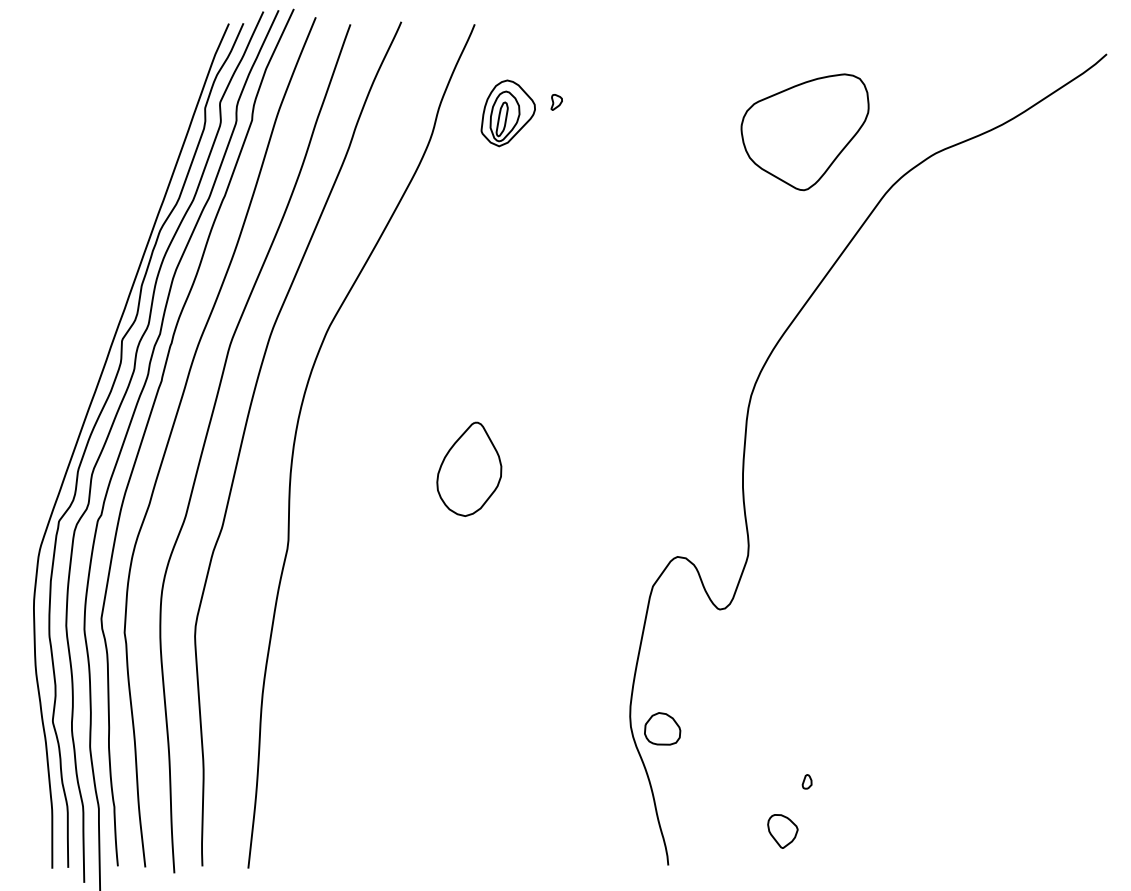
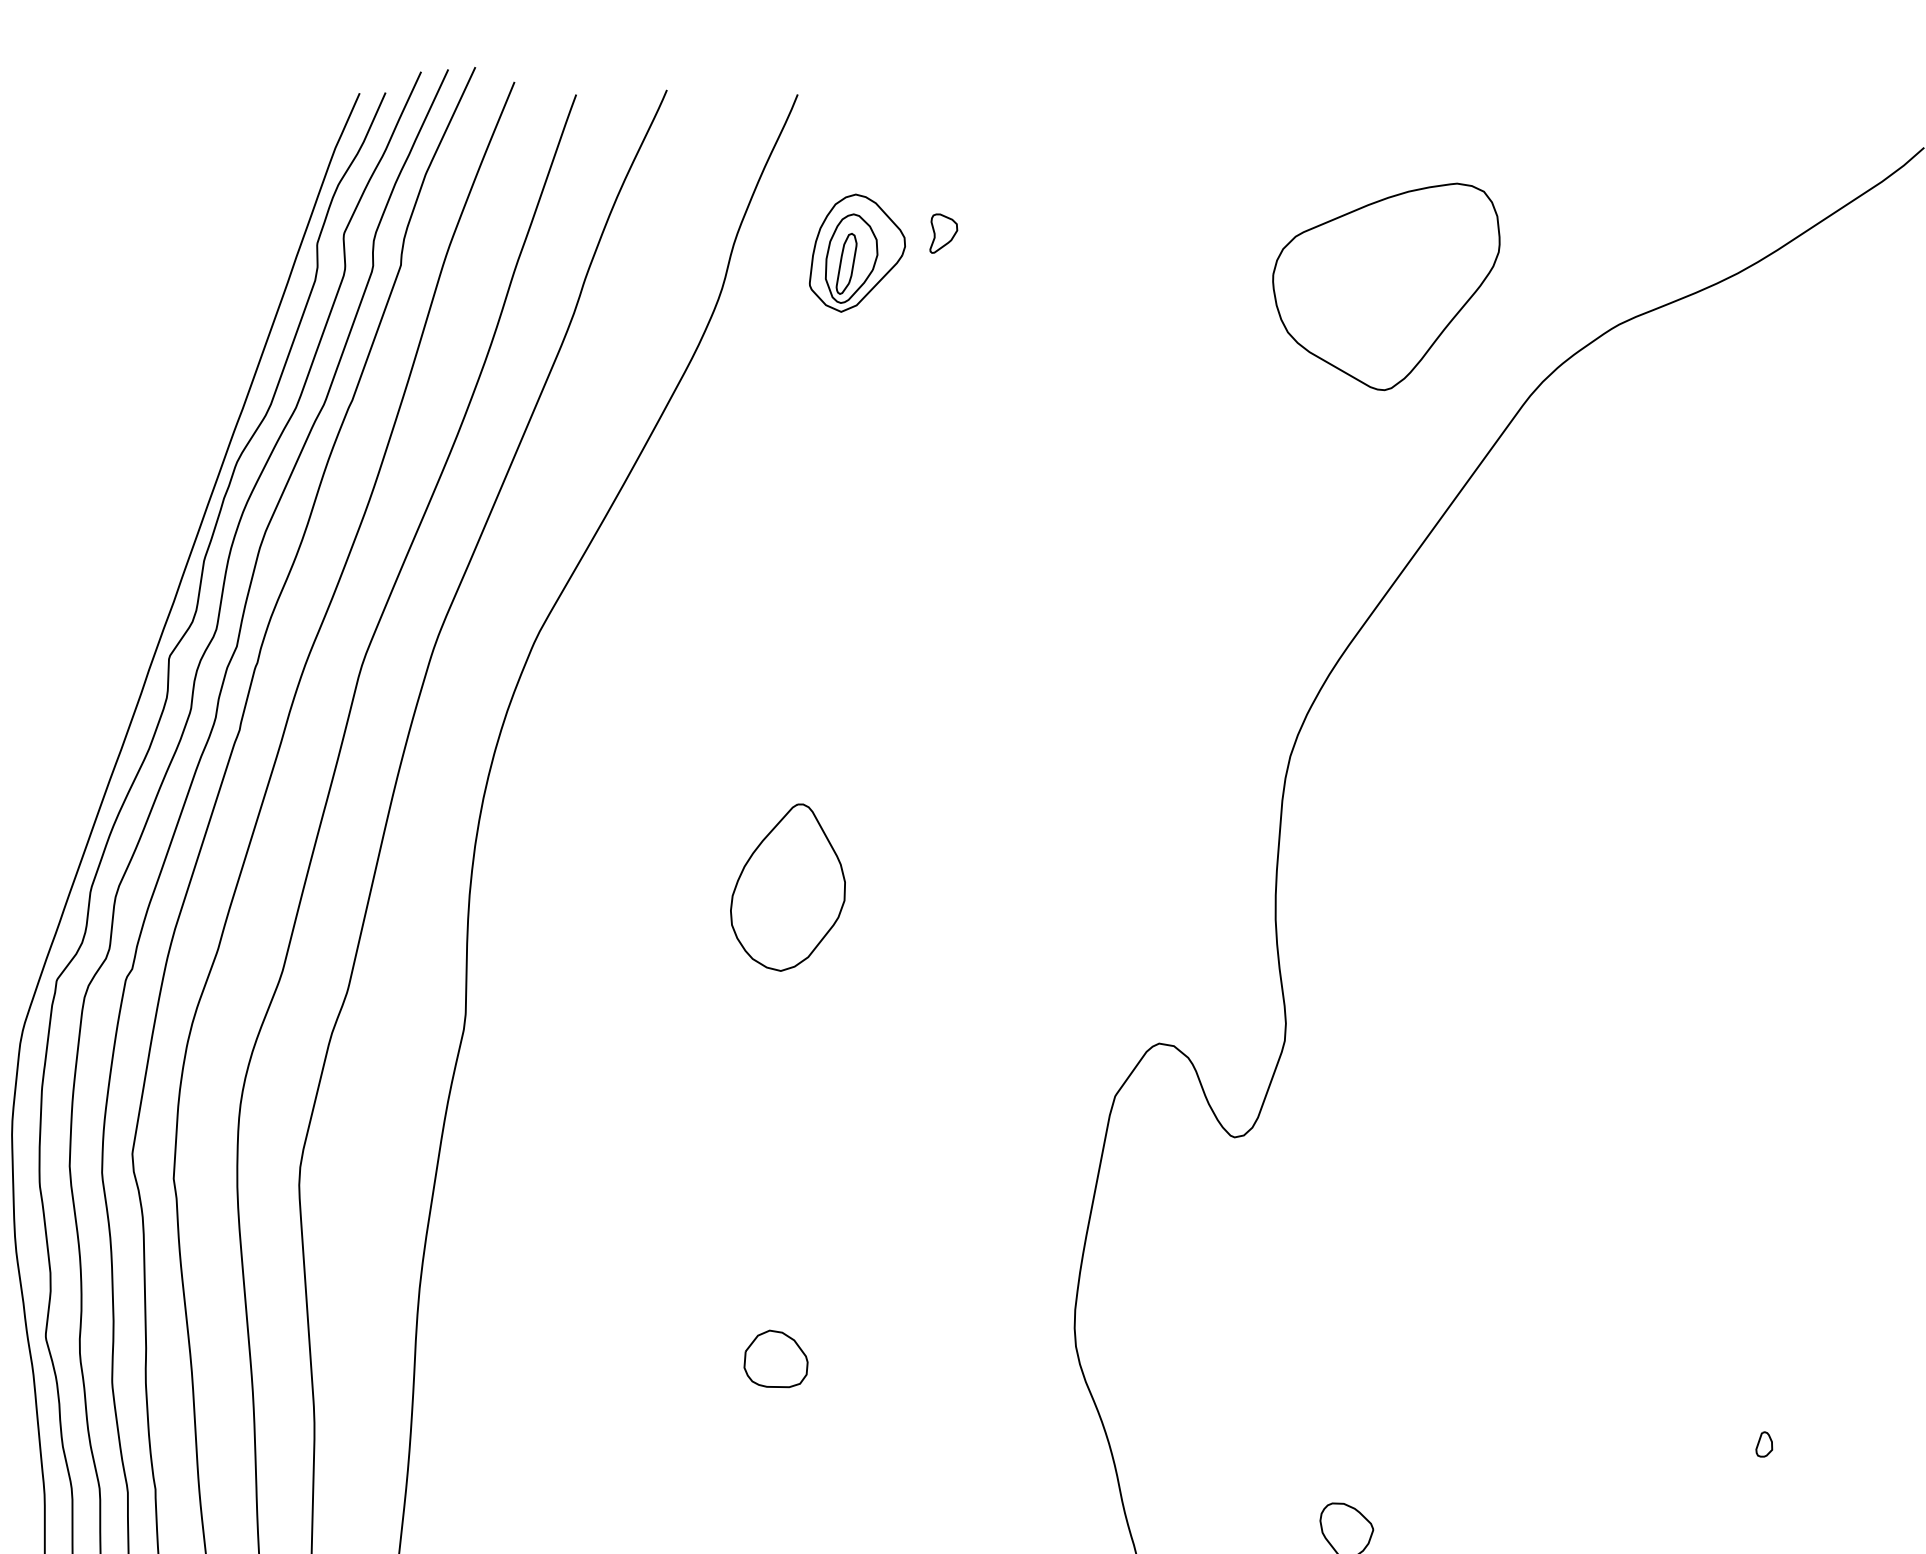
part: (556, 102) -> (943, 233), size x1.43
part: (662, 728) -> (775, 1358), moved
part: (806, 781) -> (1763, 1443), moved

